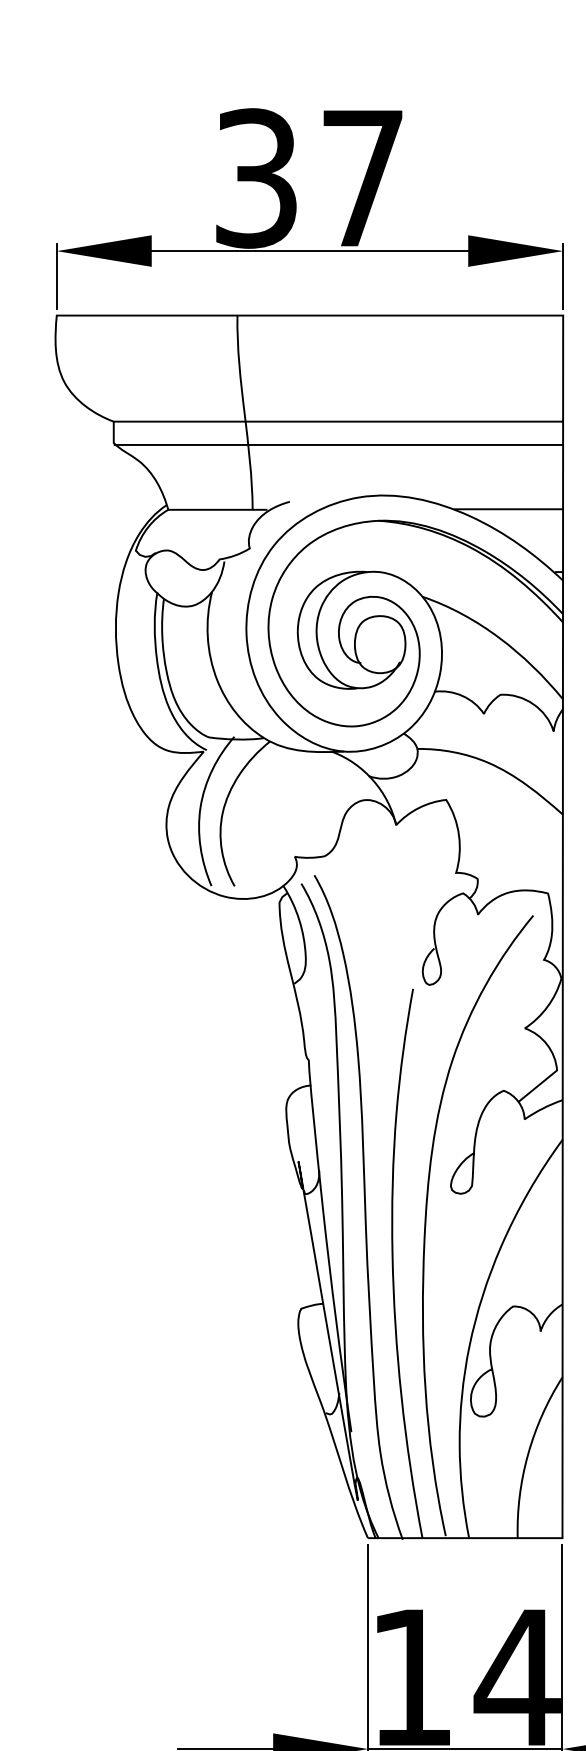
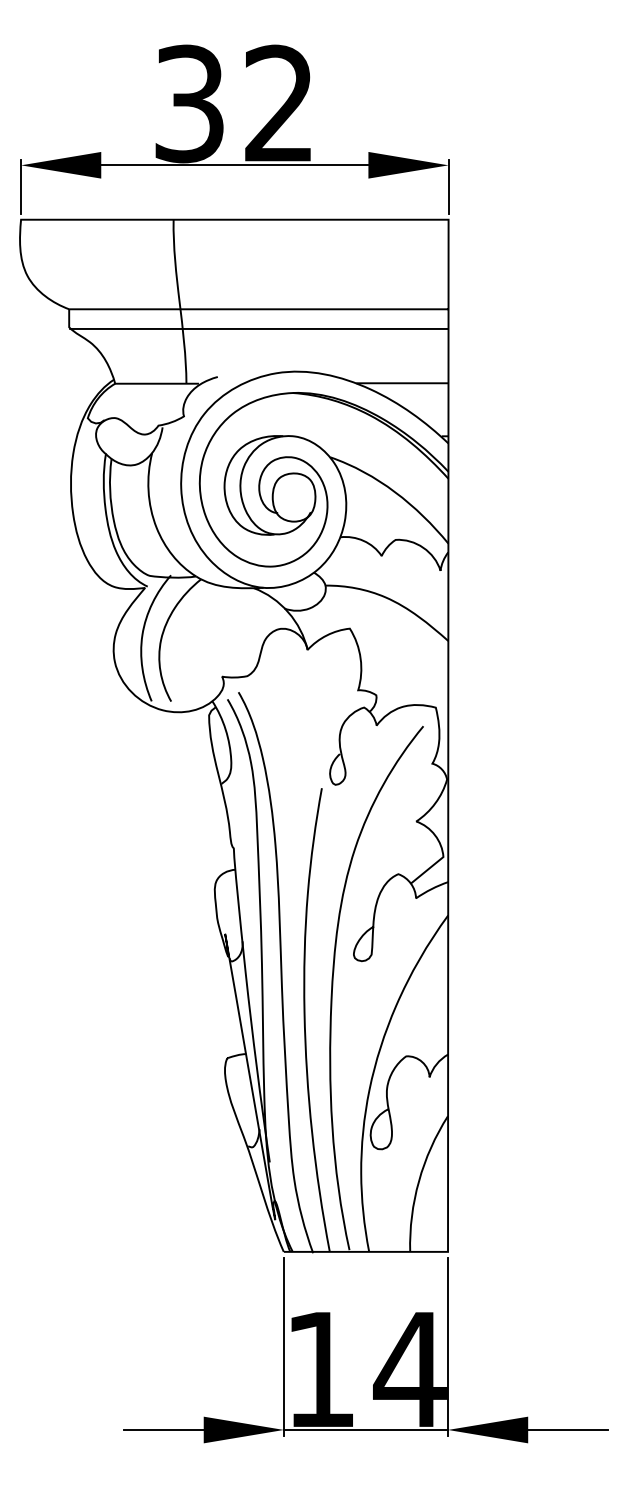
text: (361, 176) -> (278, 102), 37 -> 32

